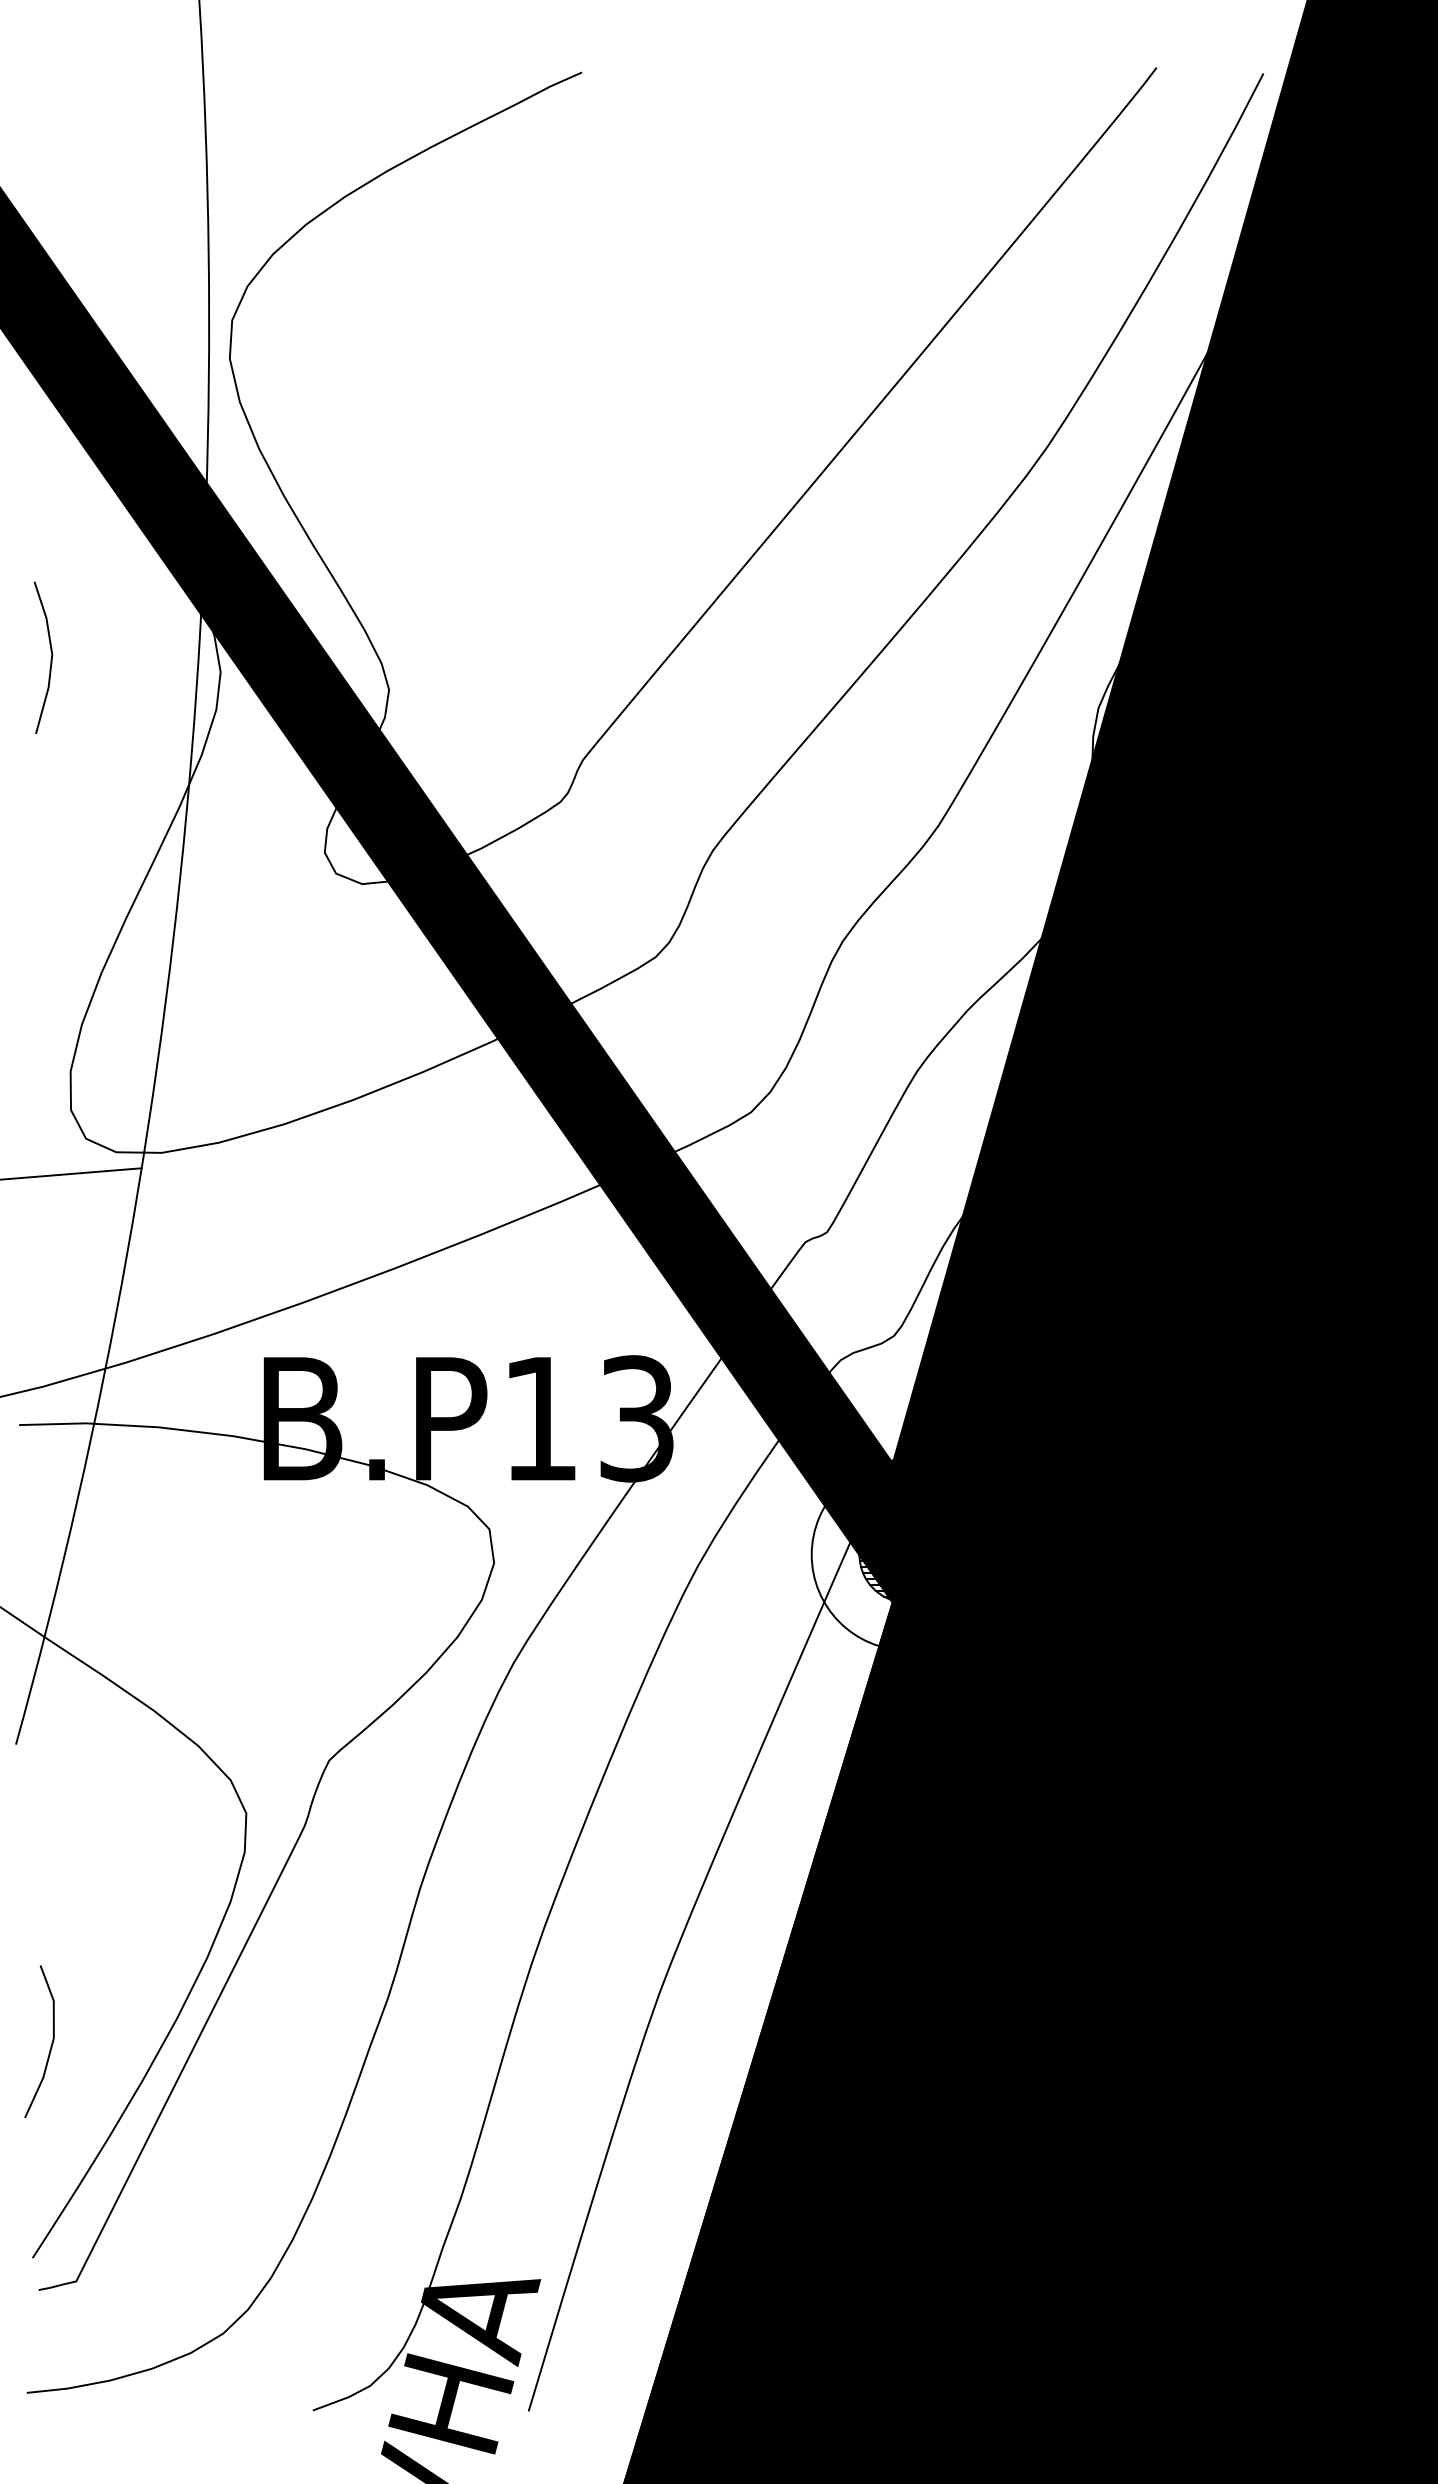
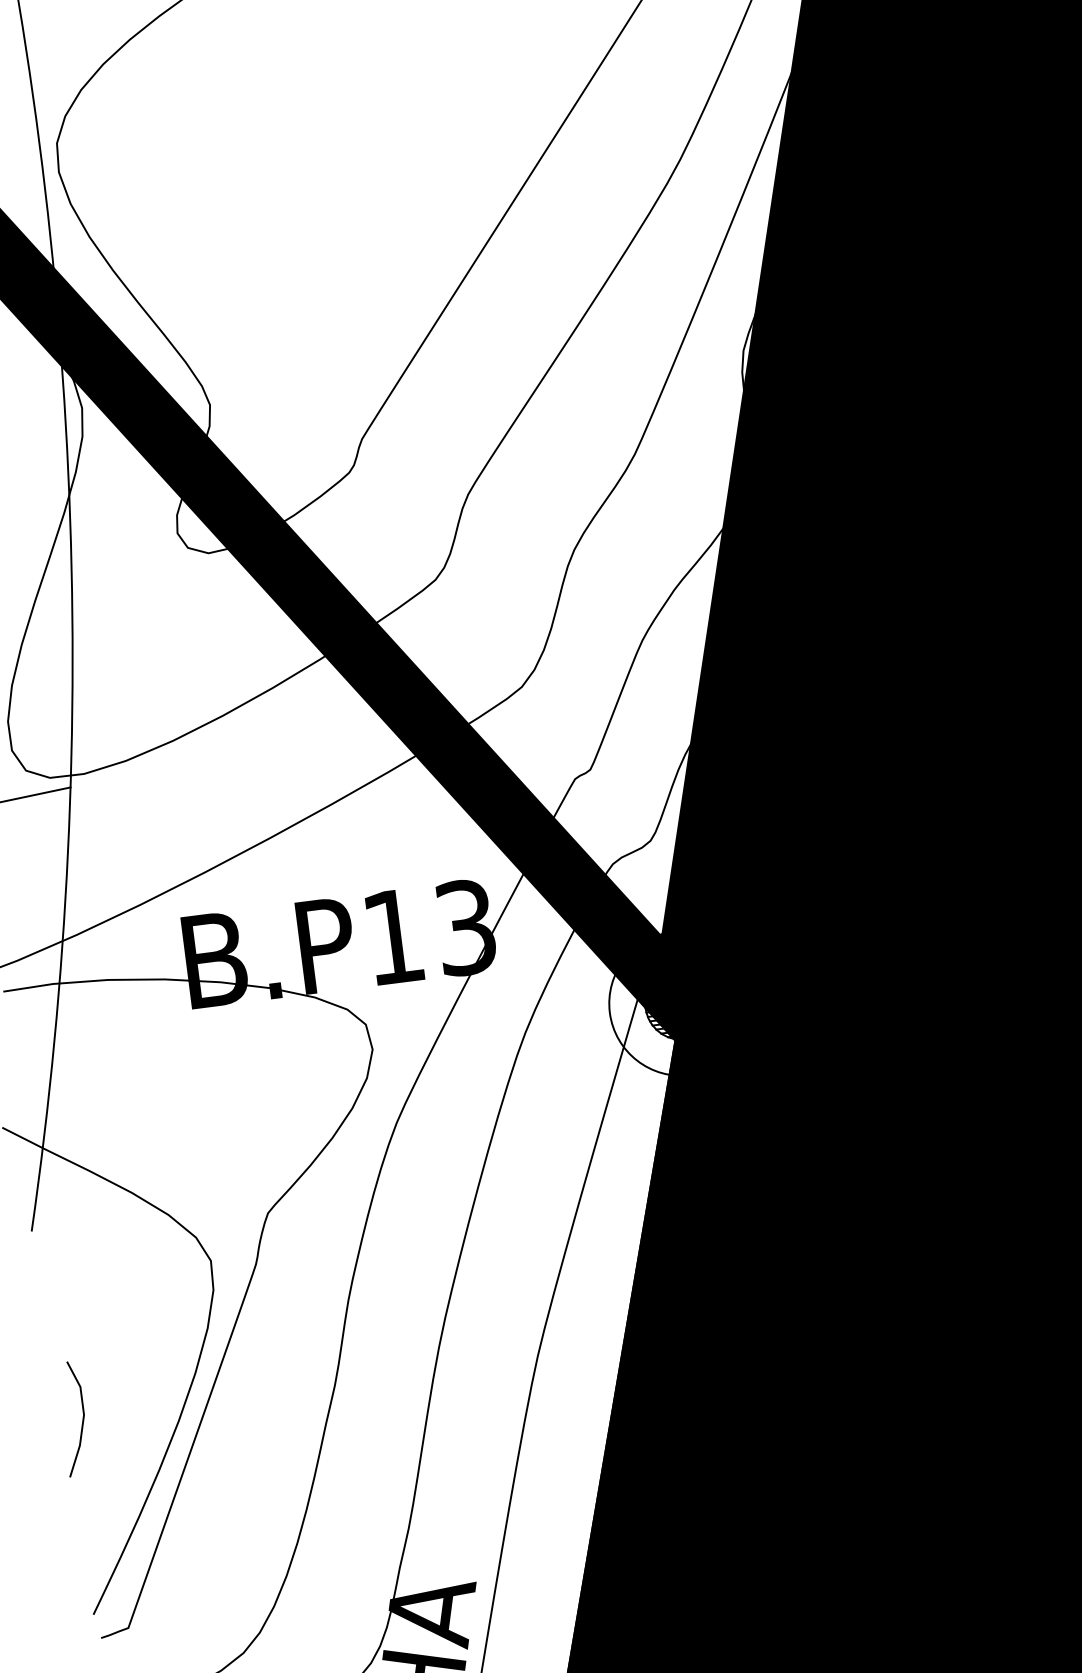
line: (51, 2042) -> (82, 1418), moved

